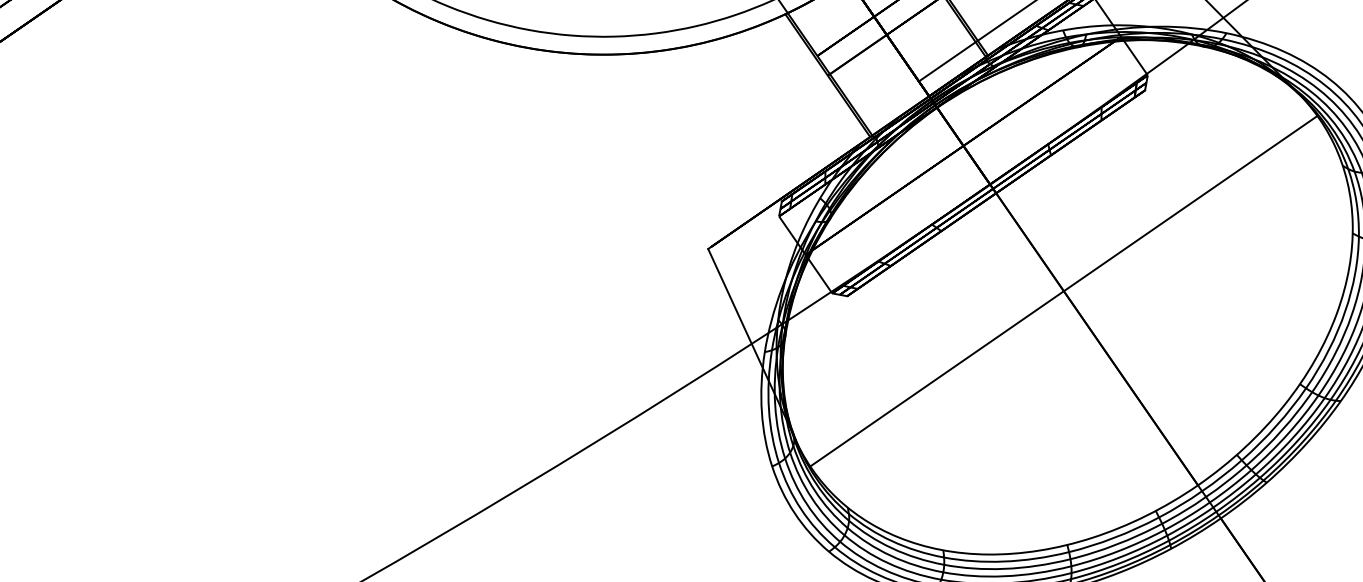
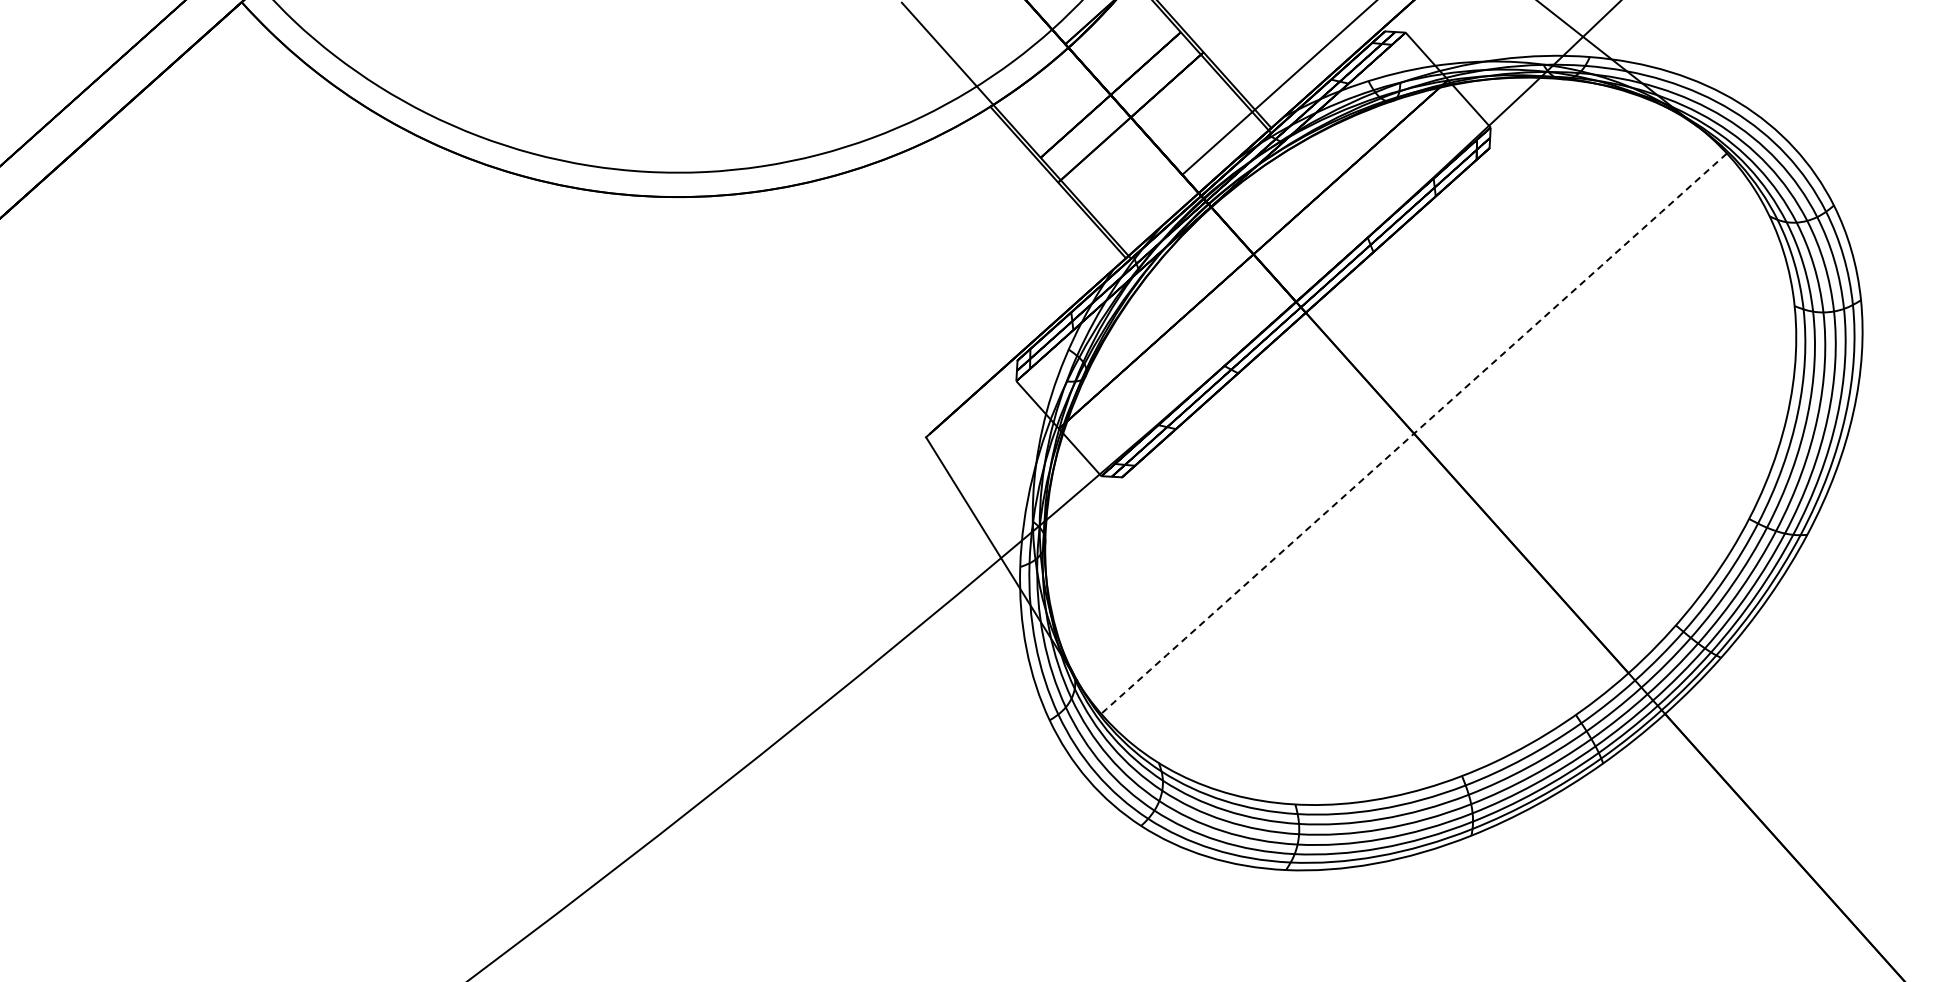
arc: (1064, 291) -> (1414, 433), solid -> dashed

